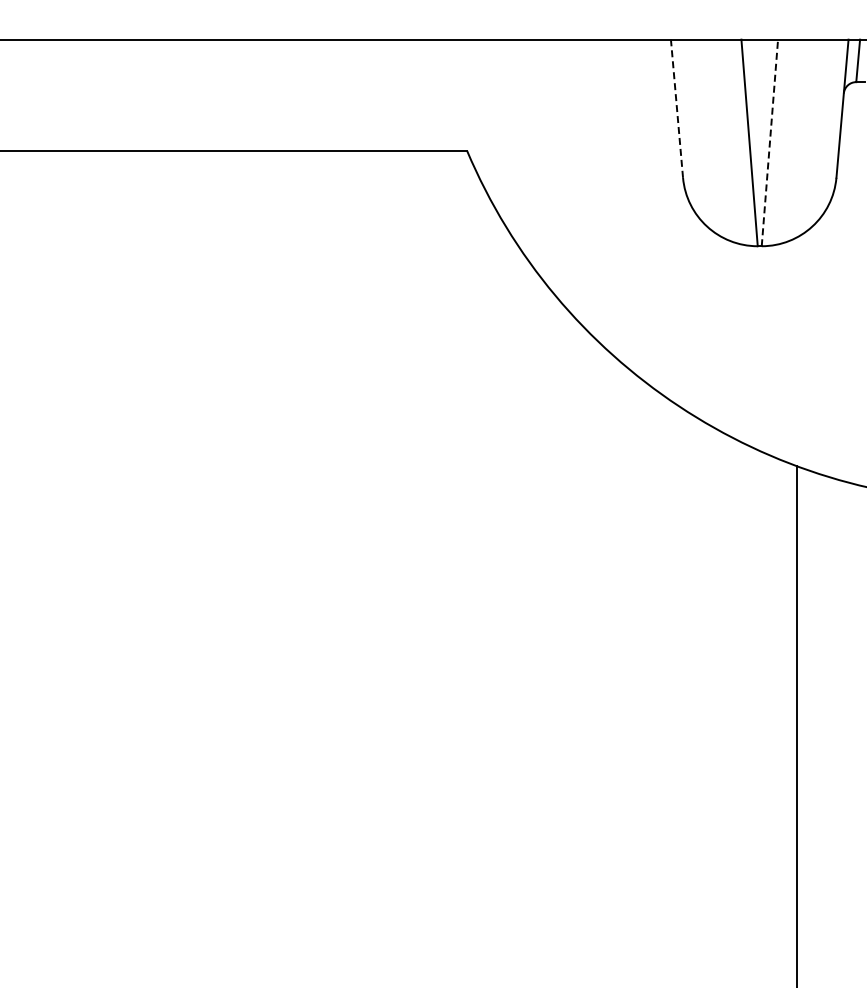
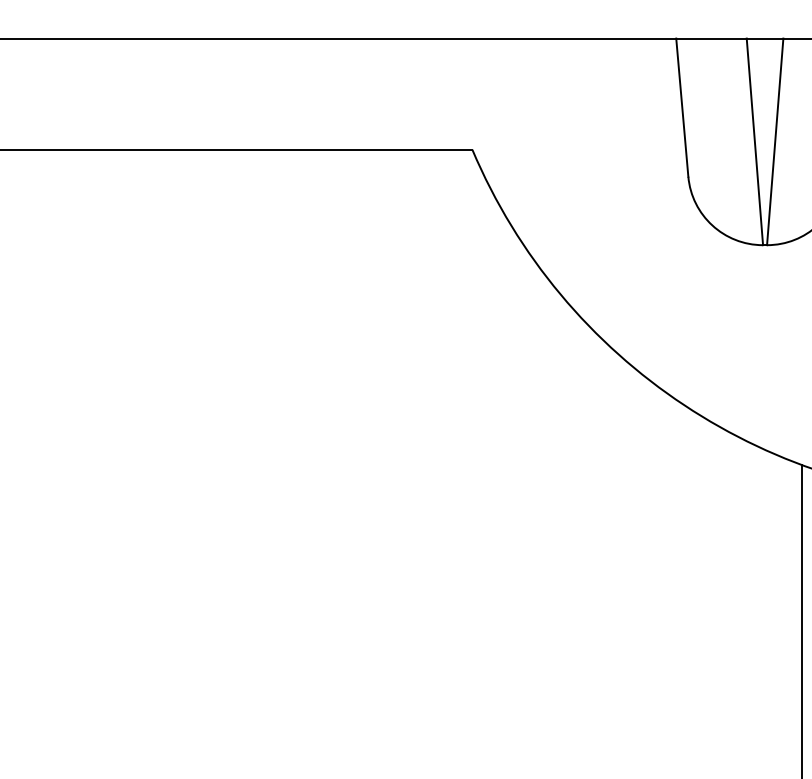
line: (676, 108) -> (681, 107), dashed -> solid
line: (769, 142) -> (774, 141), dashed -> solid

